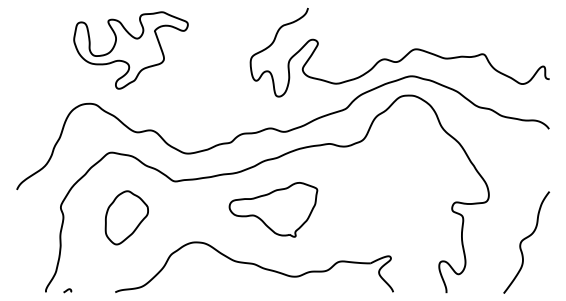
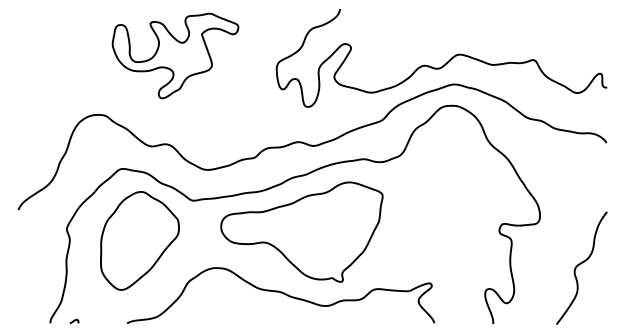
part: (130, 50) -> (175, 55), moved
part: (273, 209) -> (301, 231), size x1.67
part: (126, 217) -> (139, 240), size x1.67

